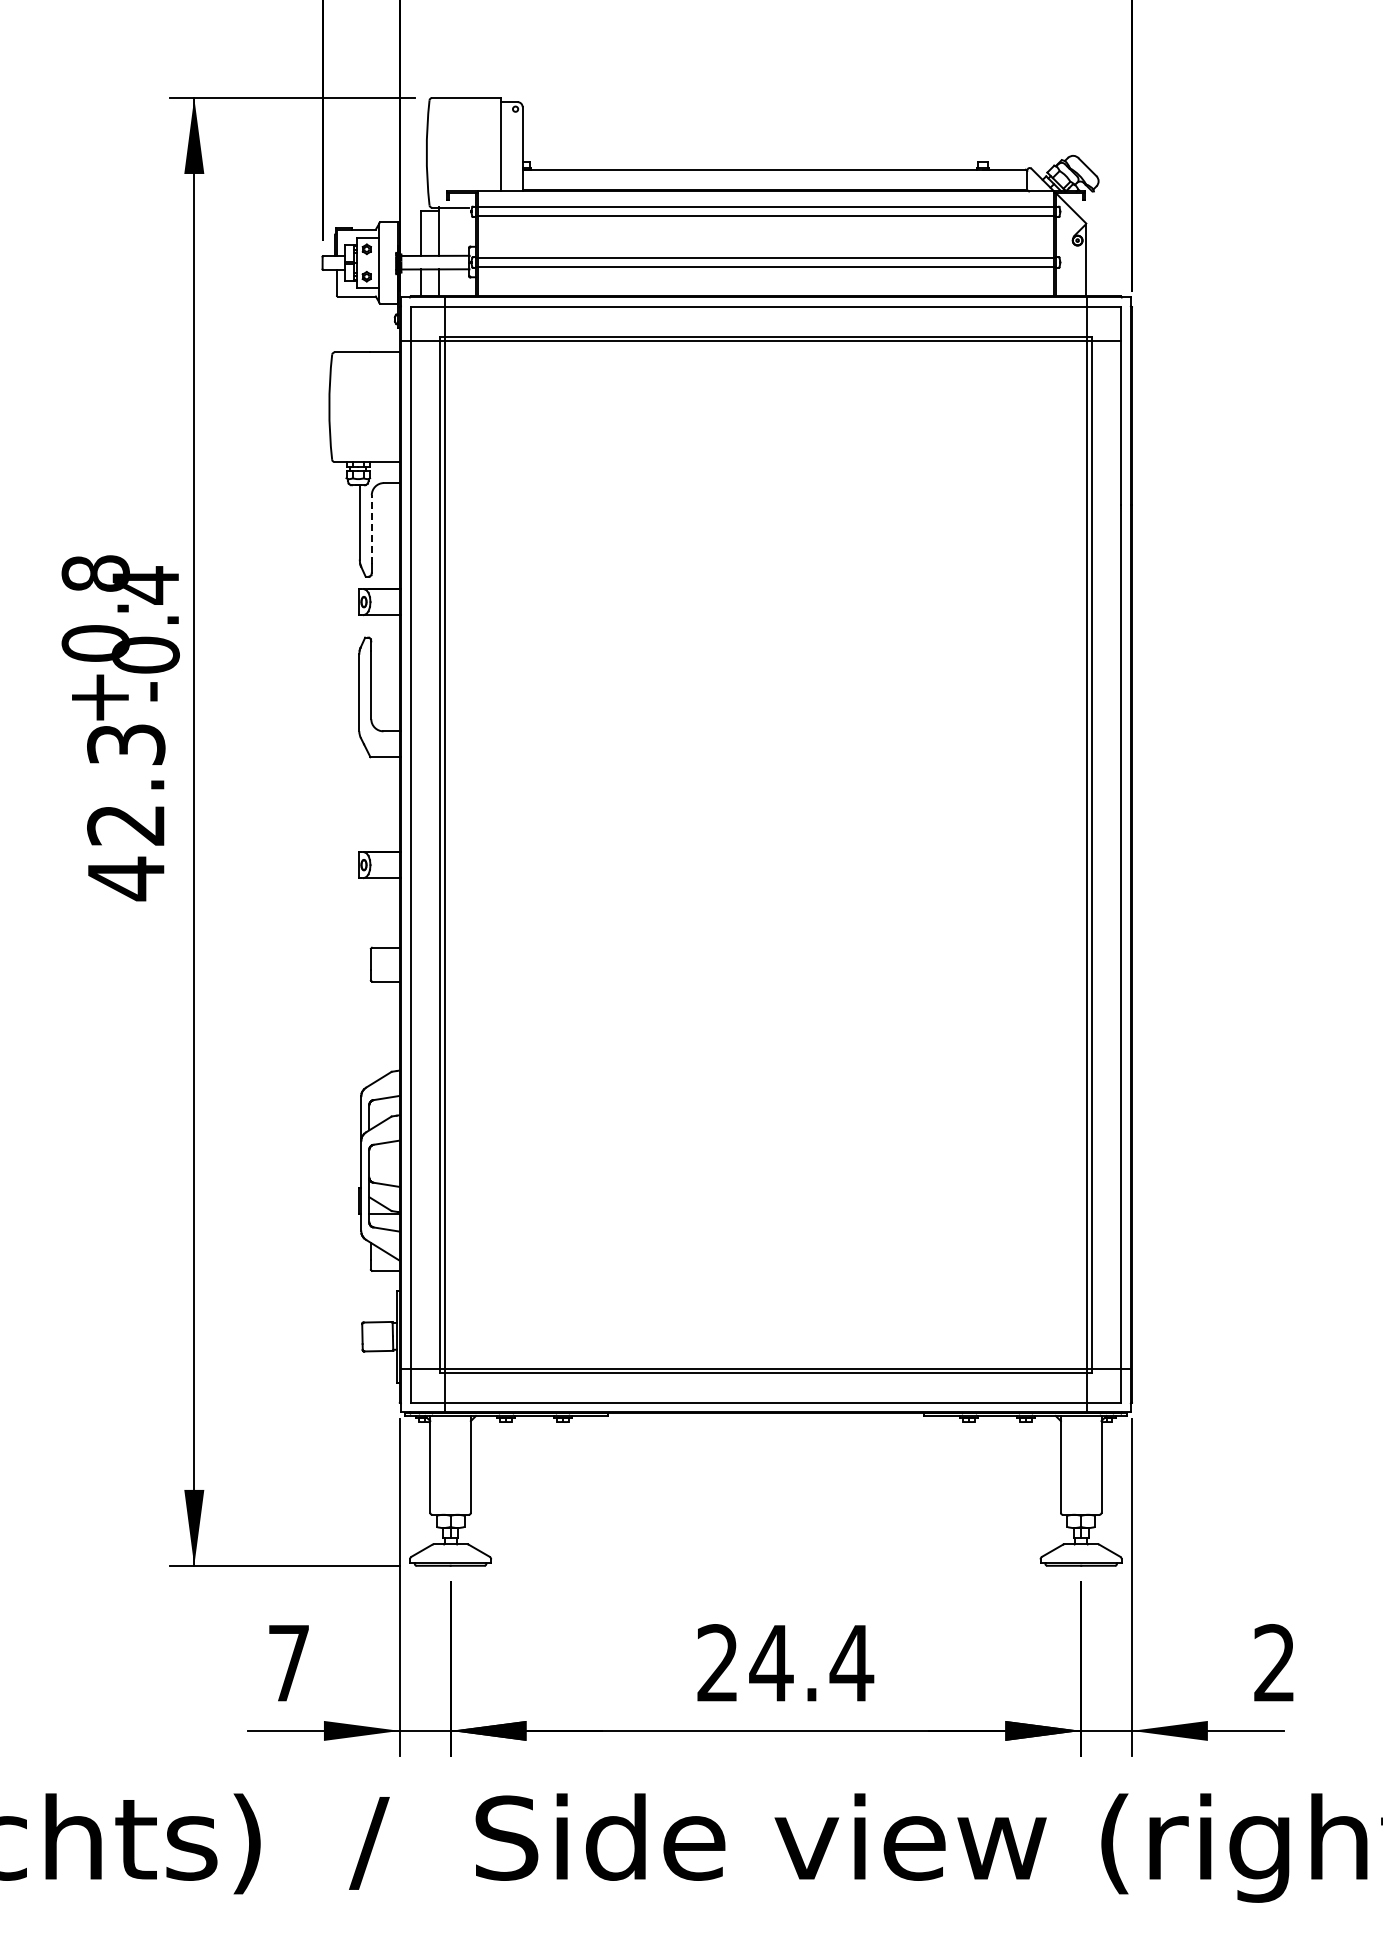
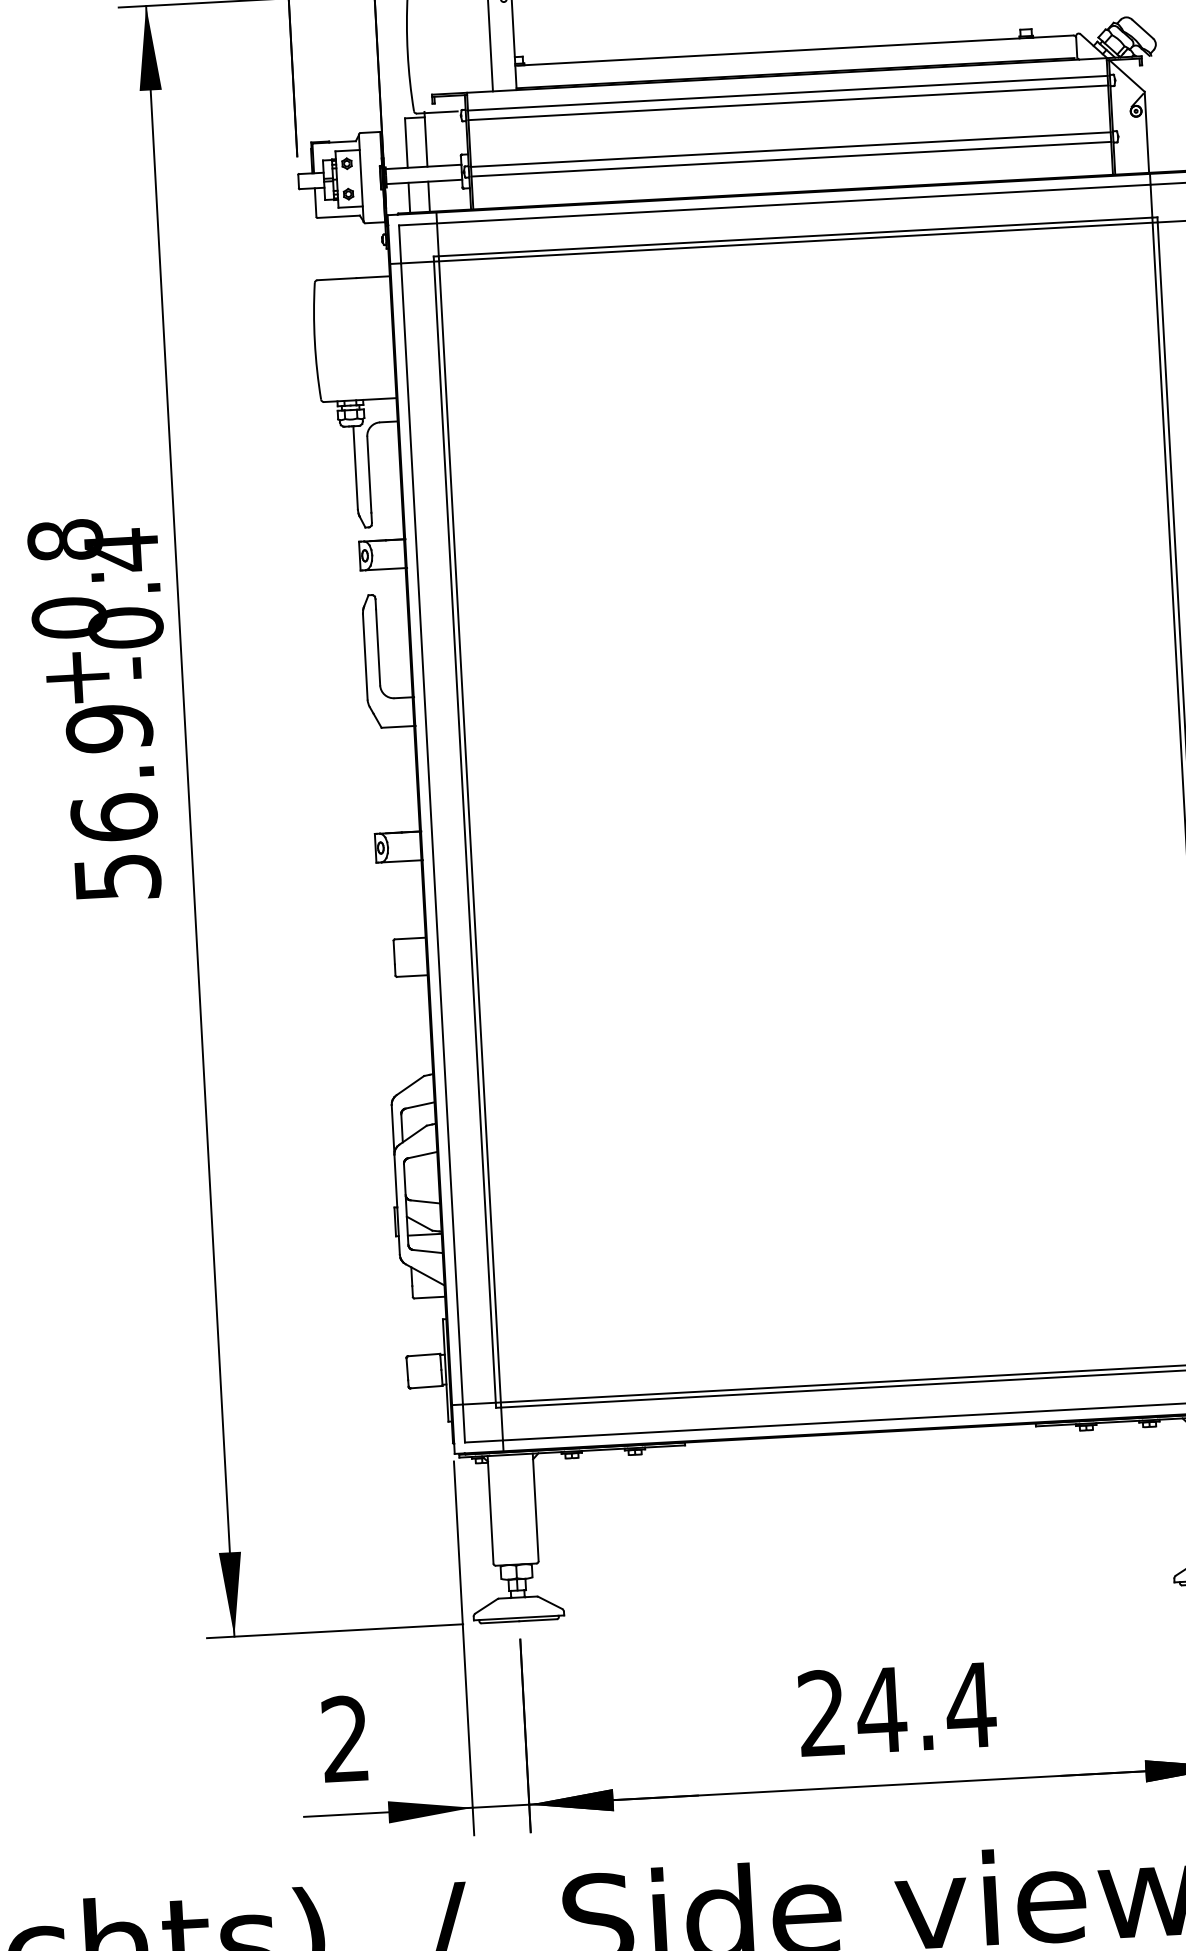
line: (371, 529) -> (369, 474), dashed -> solid
text: (126, 812) -> (113, 803), 42.3 -> 56.9
text: (288, 1662) -> (344, 1738), 7 -> 2

